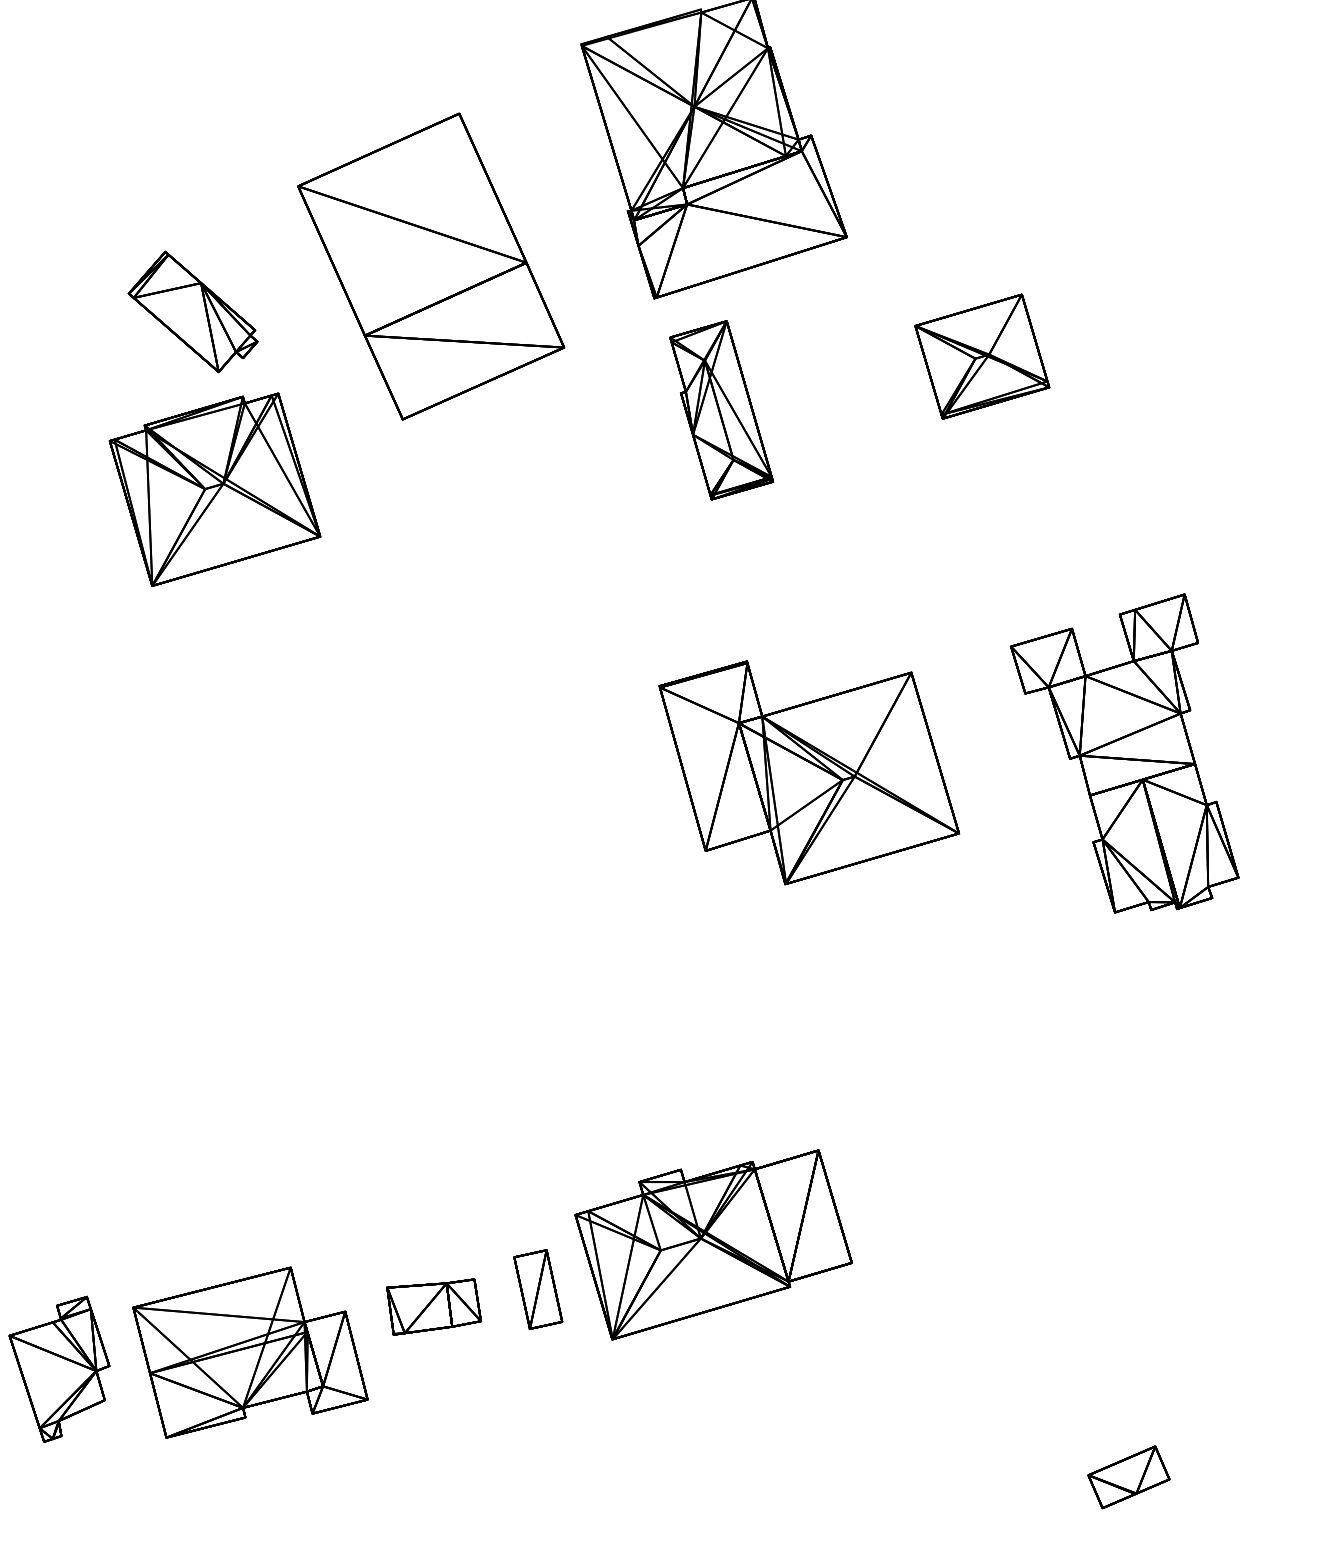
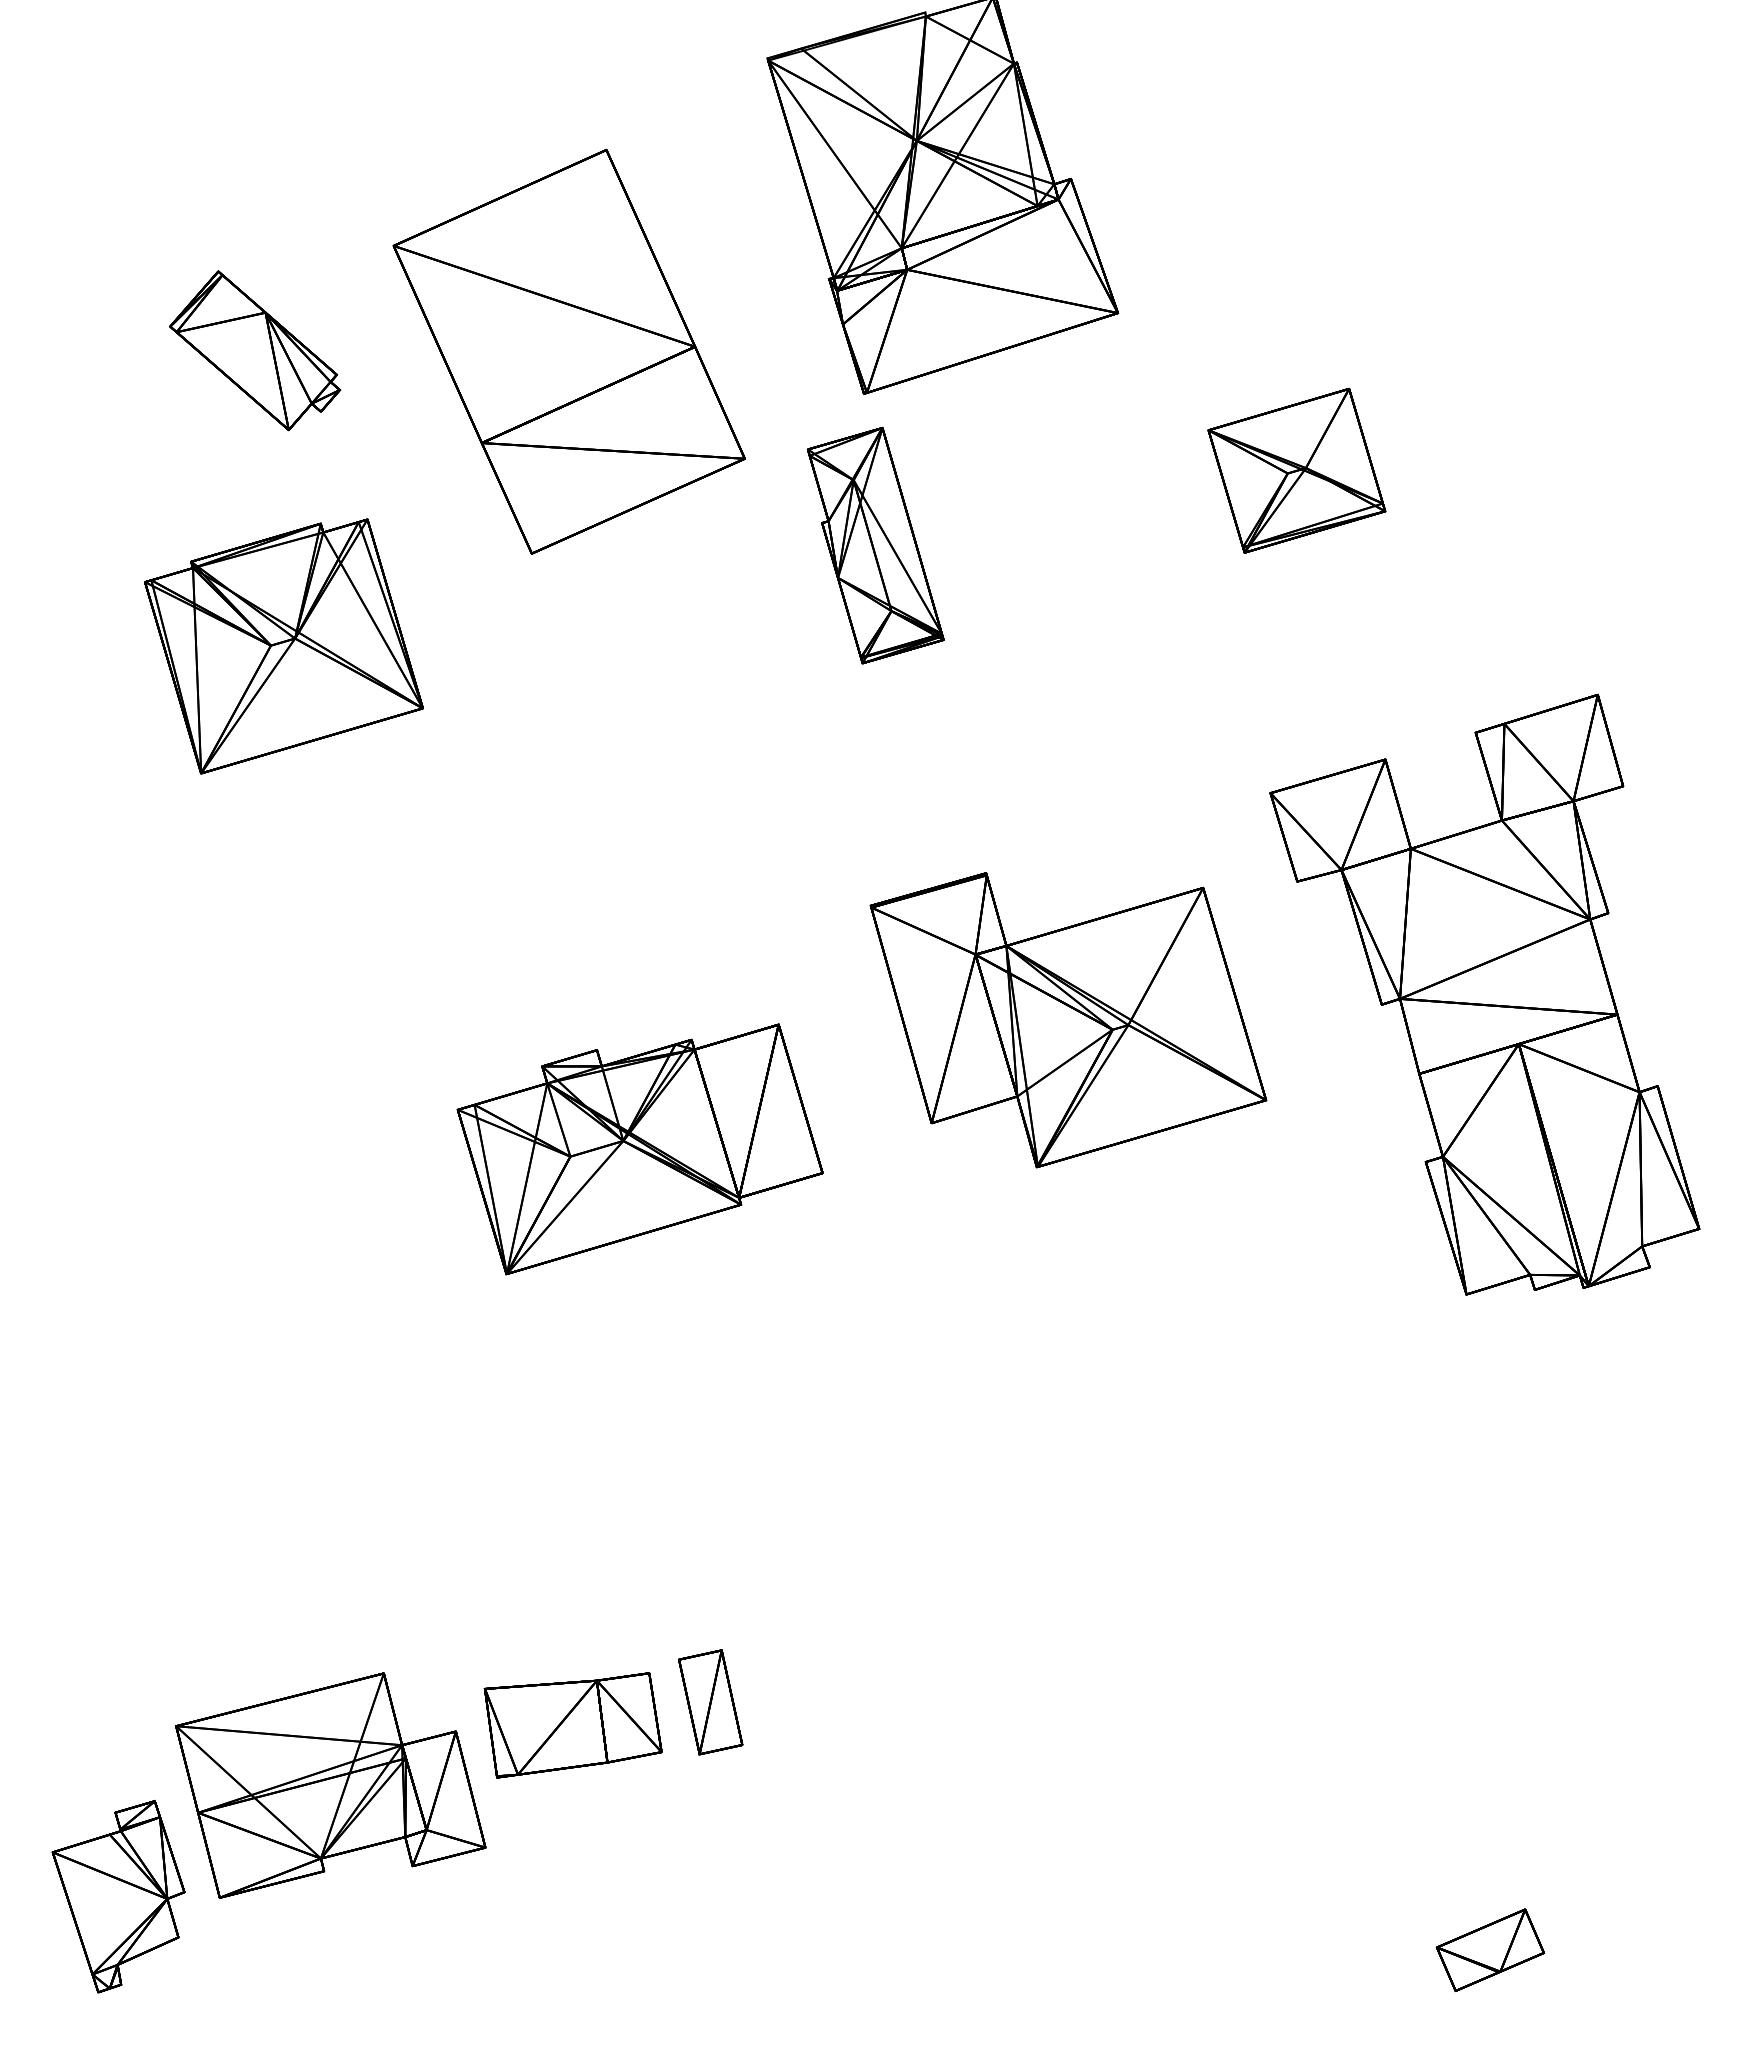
part: (193, 311) -> (255, 350), moved
part: (721, 410) -> (875, 545), moved
part: (1124, 753) -> (1484, 994), size x1.43
part: (713, 1244) -> (639, 1149), moved
part: (433, 1307) -> (572, 1725), size x1.43
part: (59, 1369) -> (118, 1896), moved

